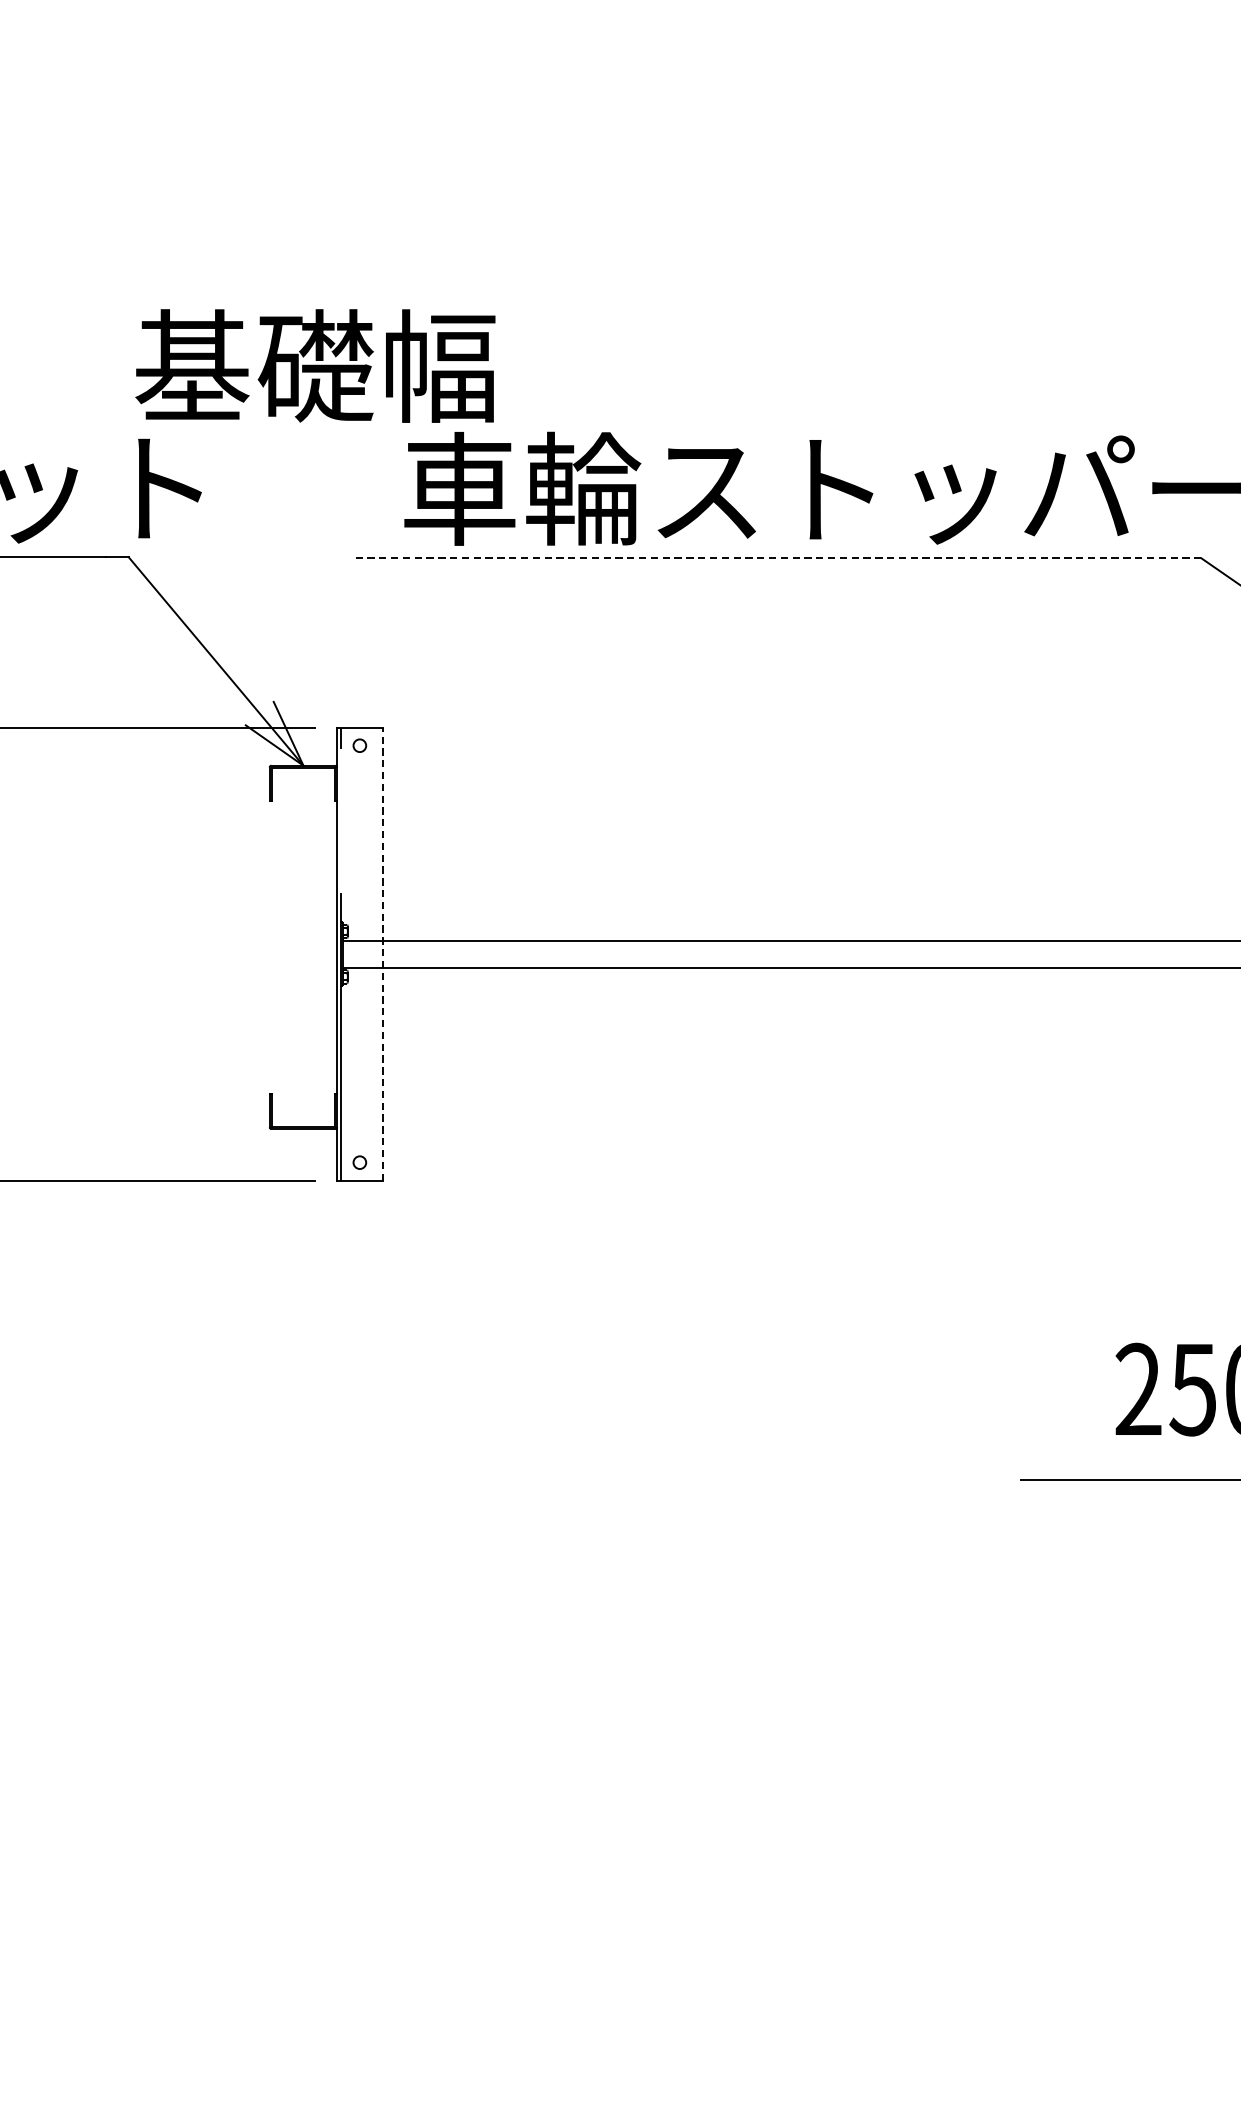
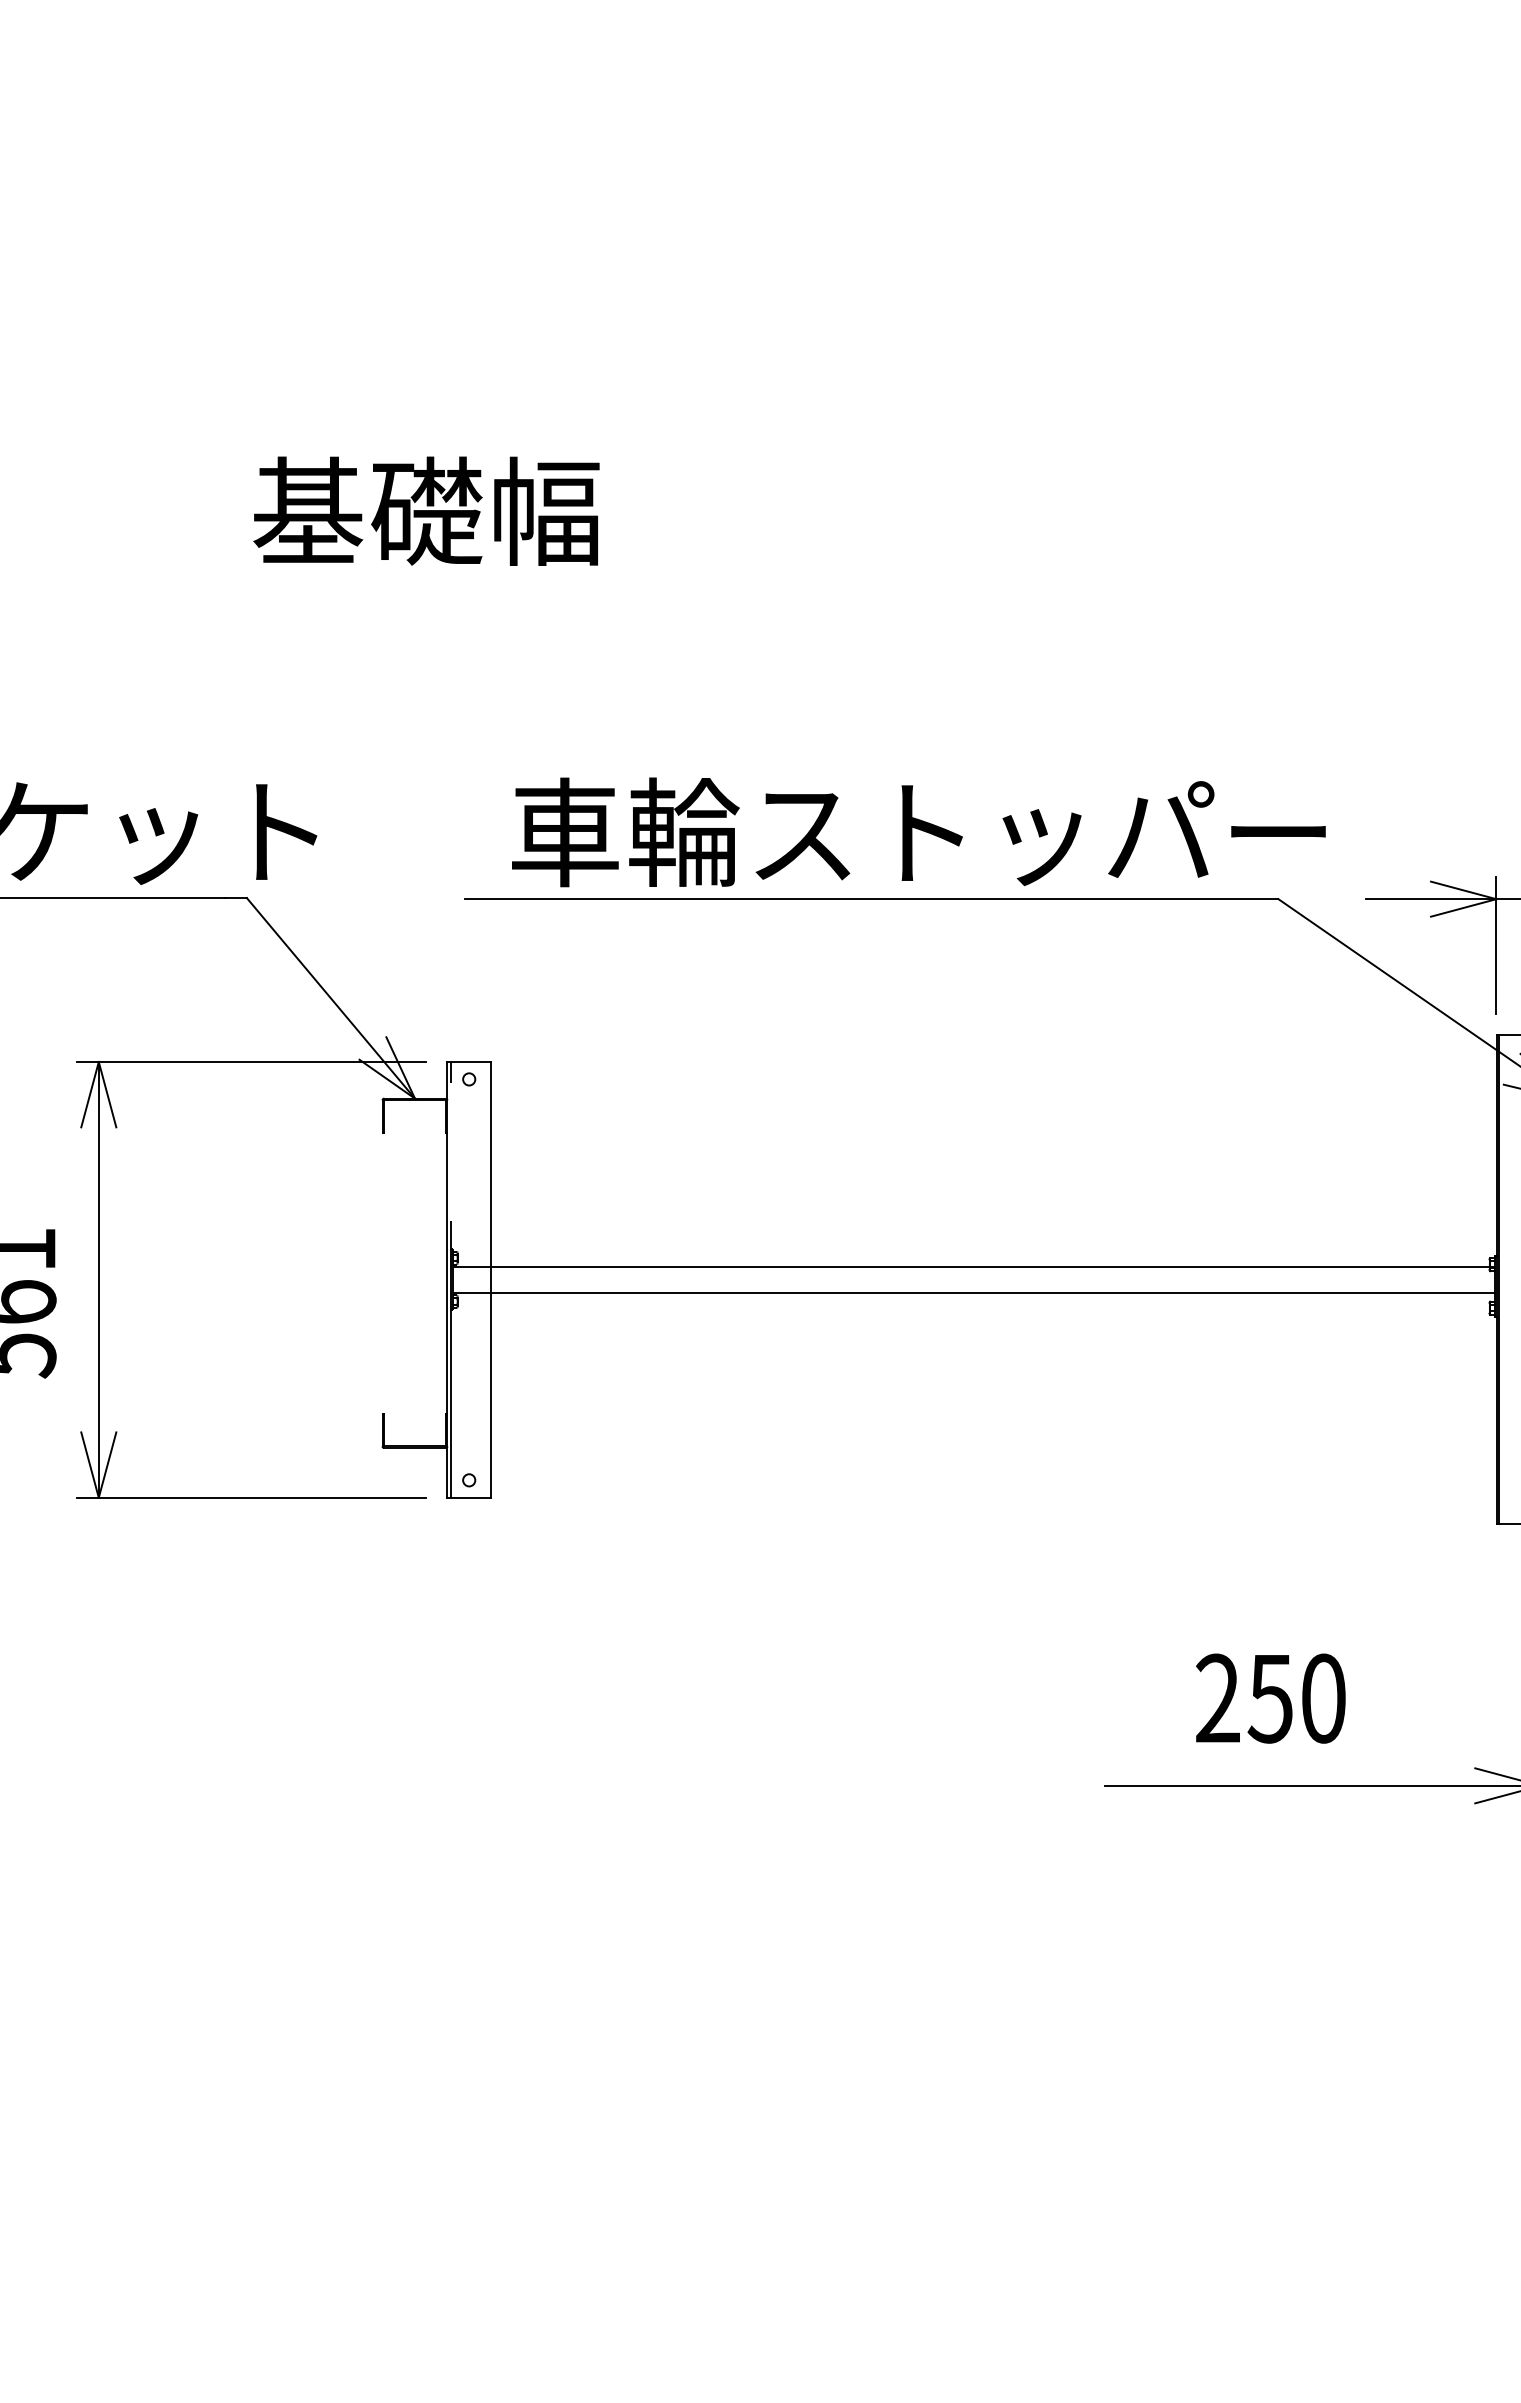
text: (315, 365) -> (426, 510), moved
line: (778, 558) -> (871, 899), dashed -> solid
line: (383, 953) -> (491, 1279), dashed -> solid

